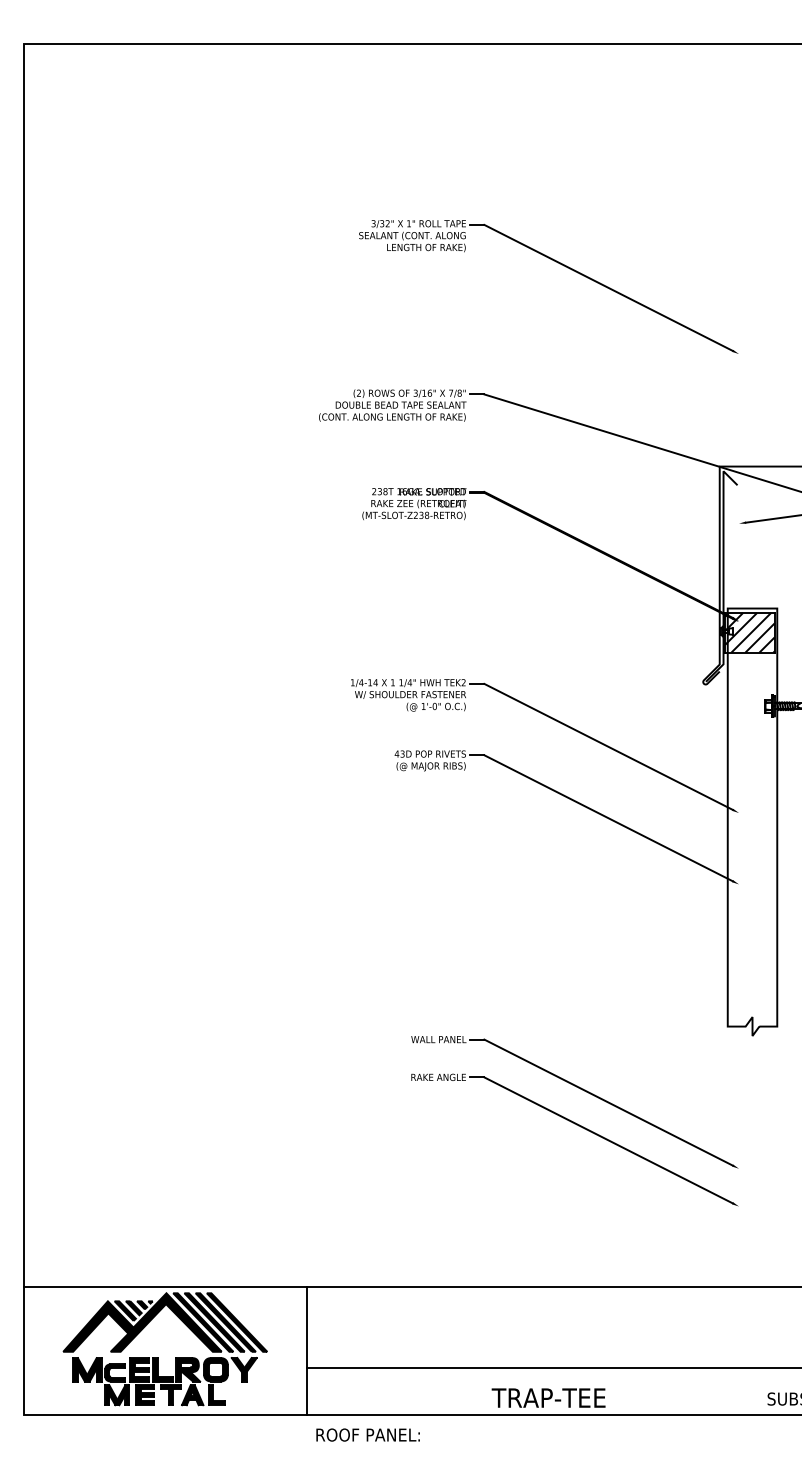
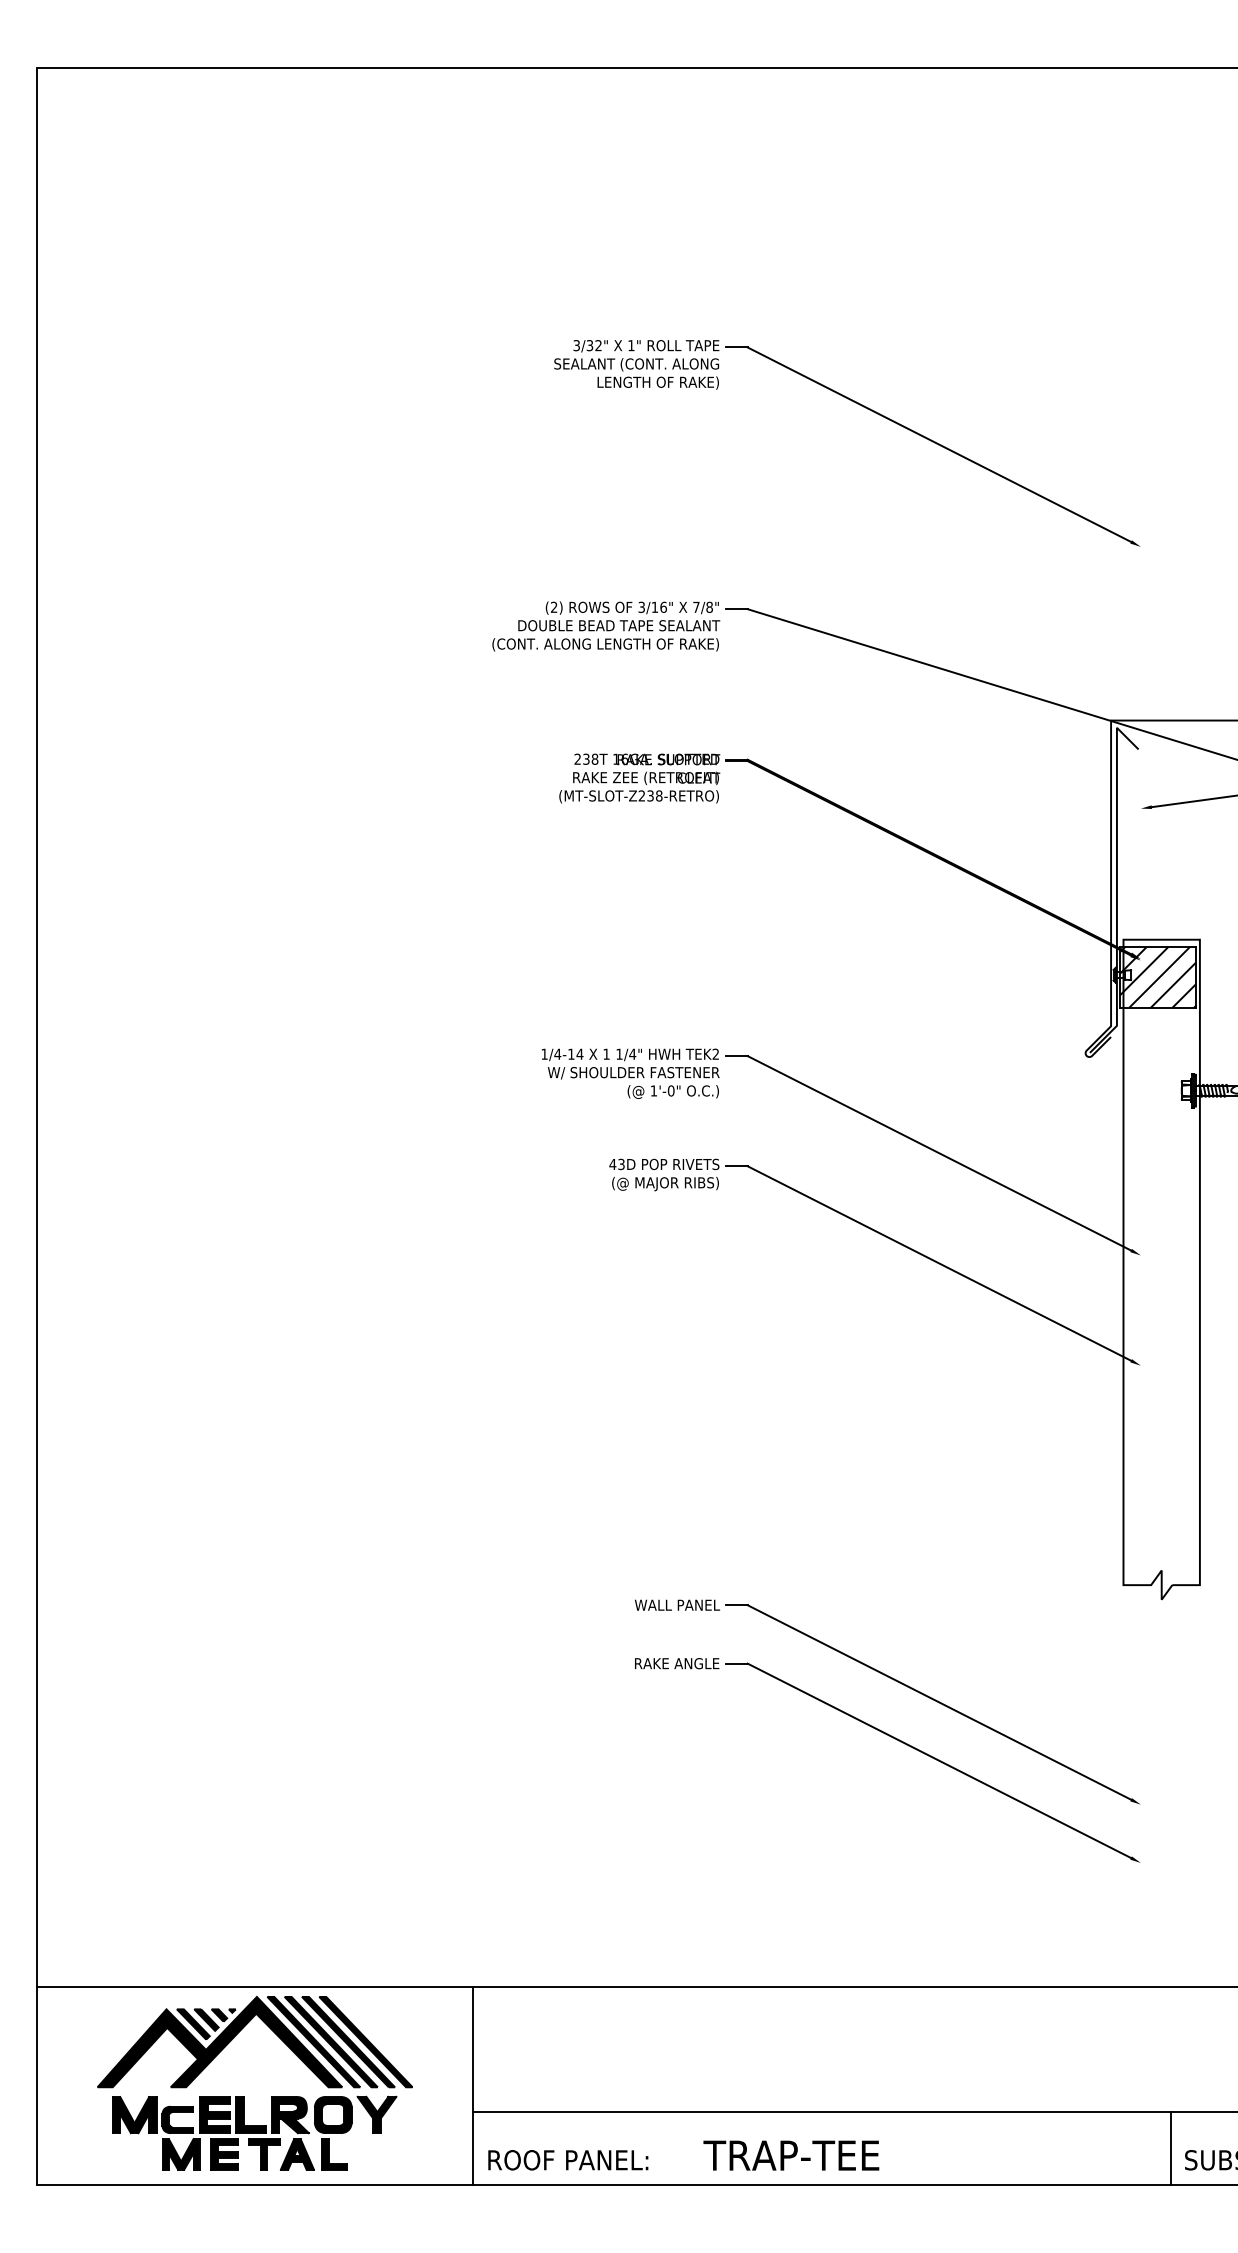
line: (758, 1391) -> (1170, 2148), added
text: (548, 1397) -> (791, 2154), moved
text: (367, 1434) -> (567, 2159), moved

